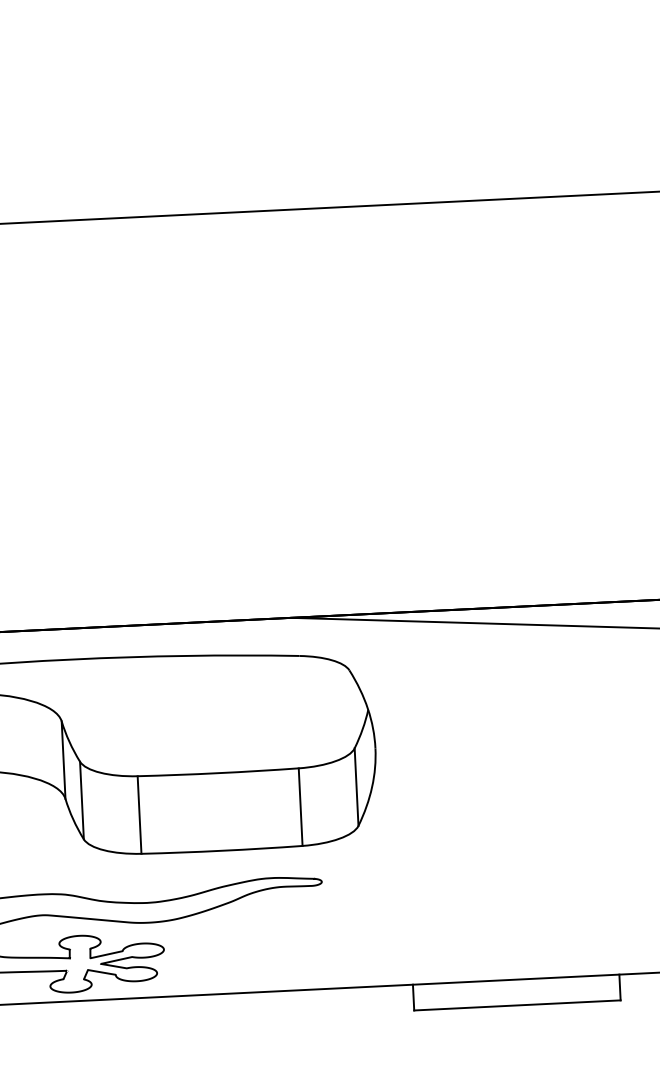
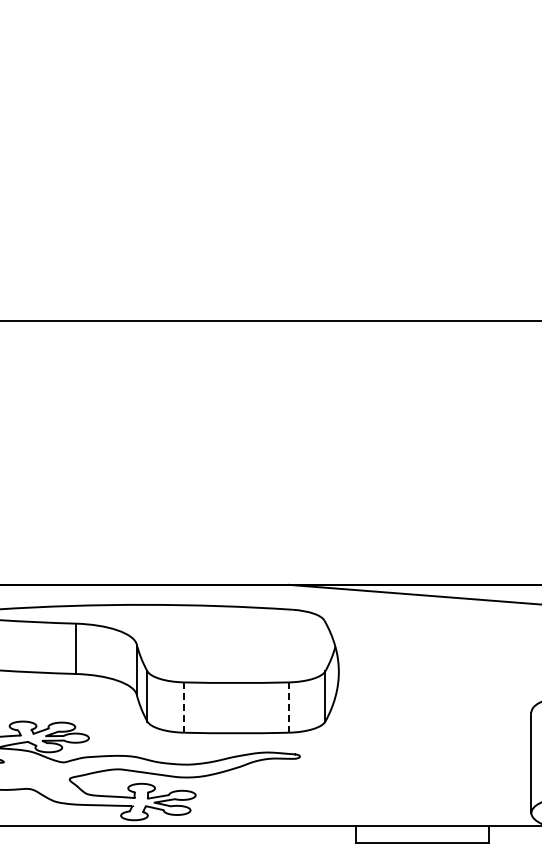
line: (300, 807) -> (288, 707), solid -> dashed
line: (140, 814) -> (184, 707), solid -> dashed

